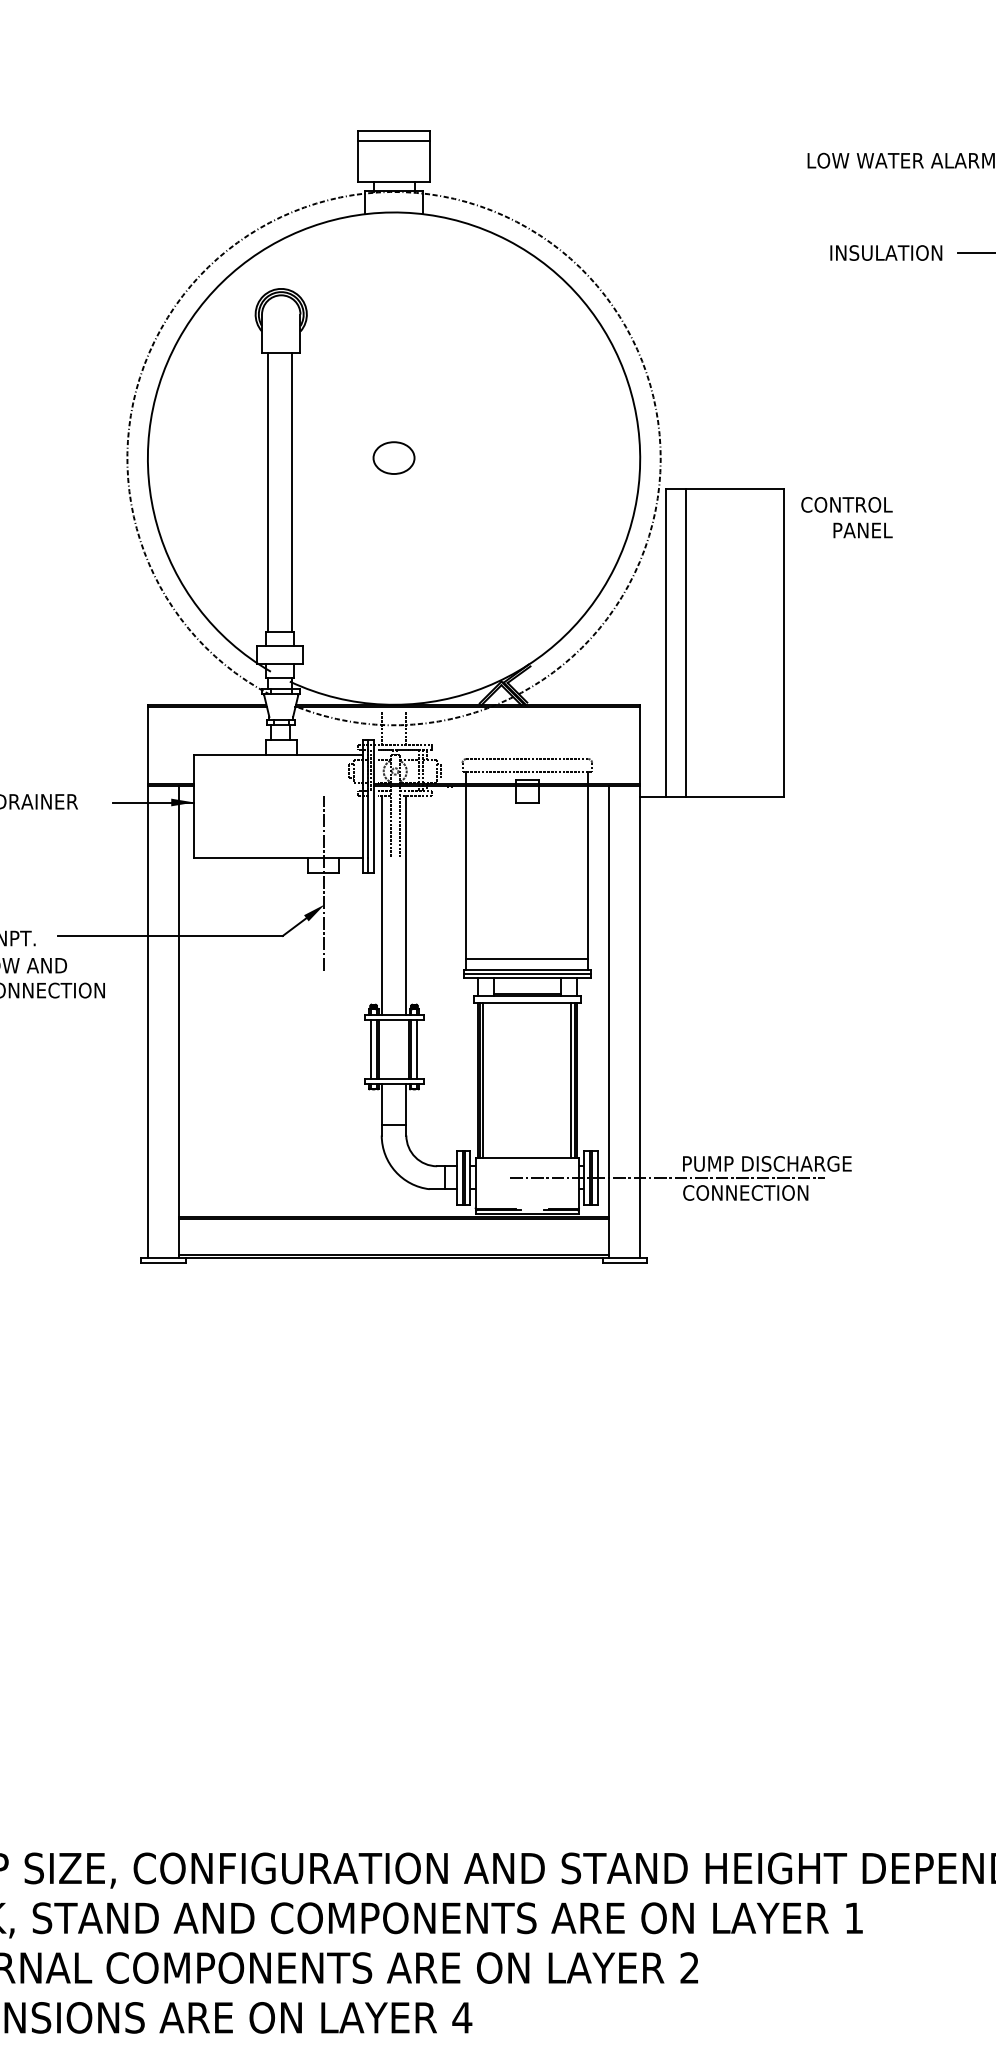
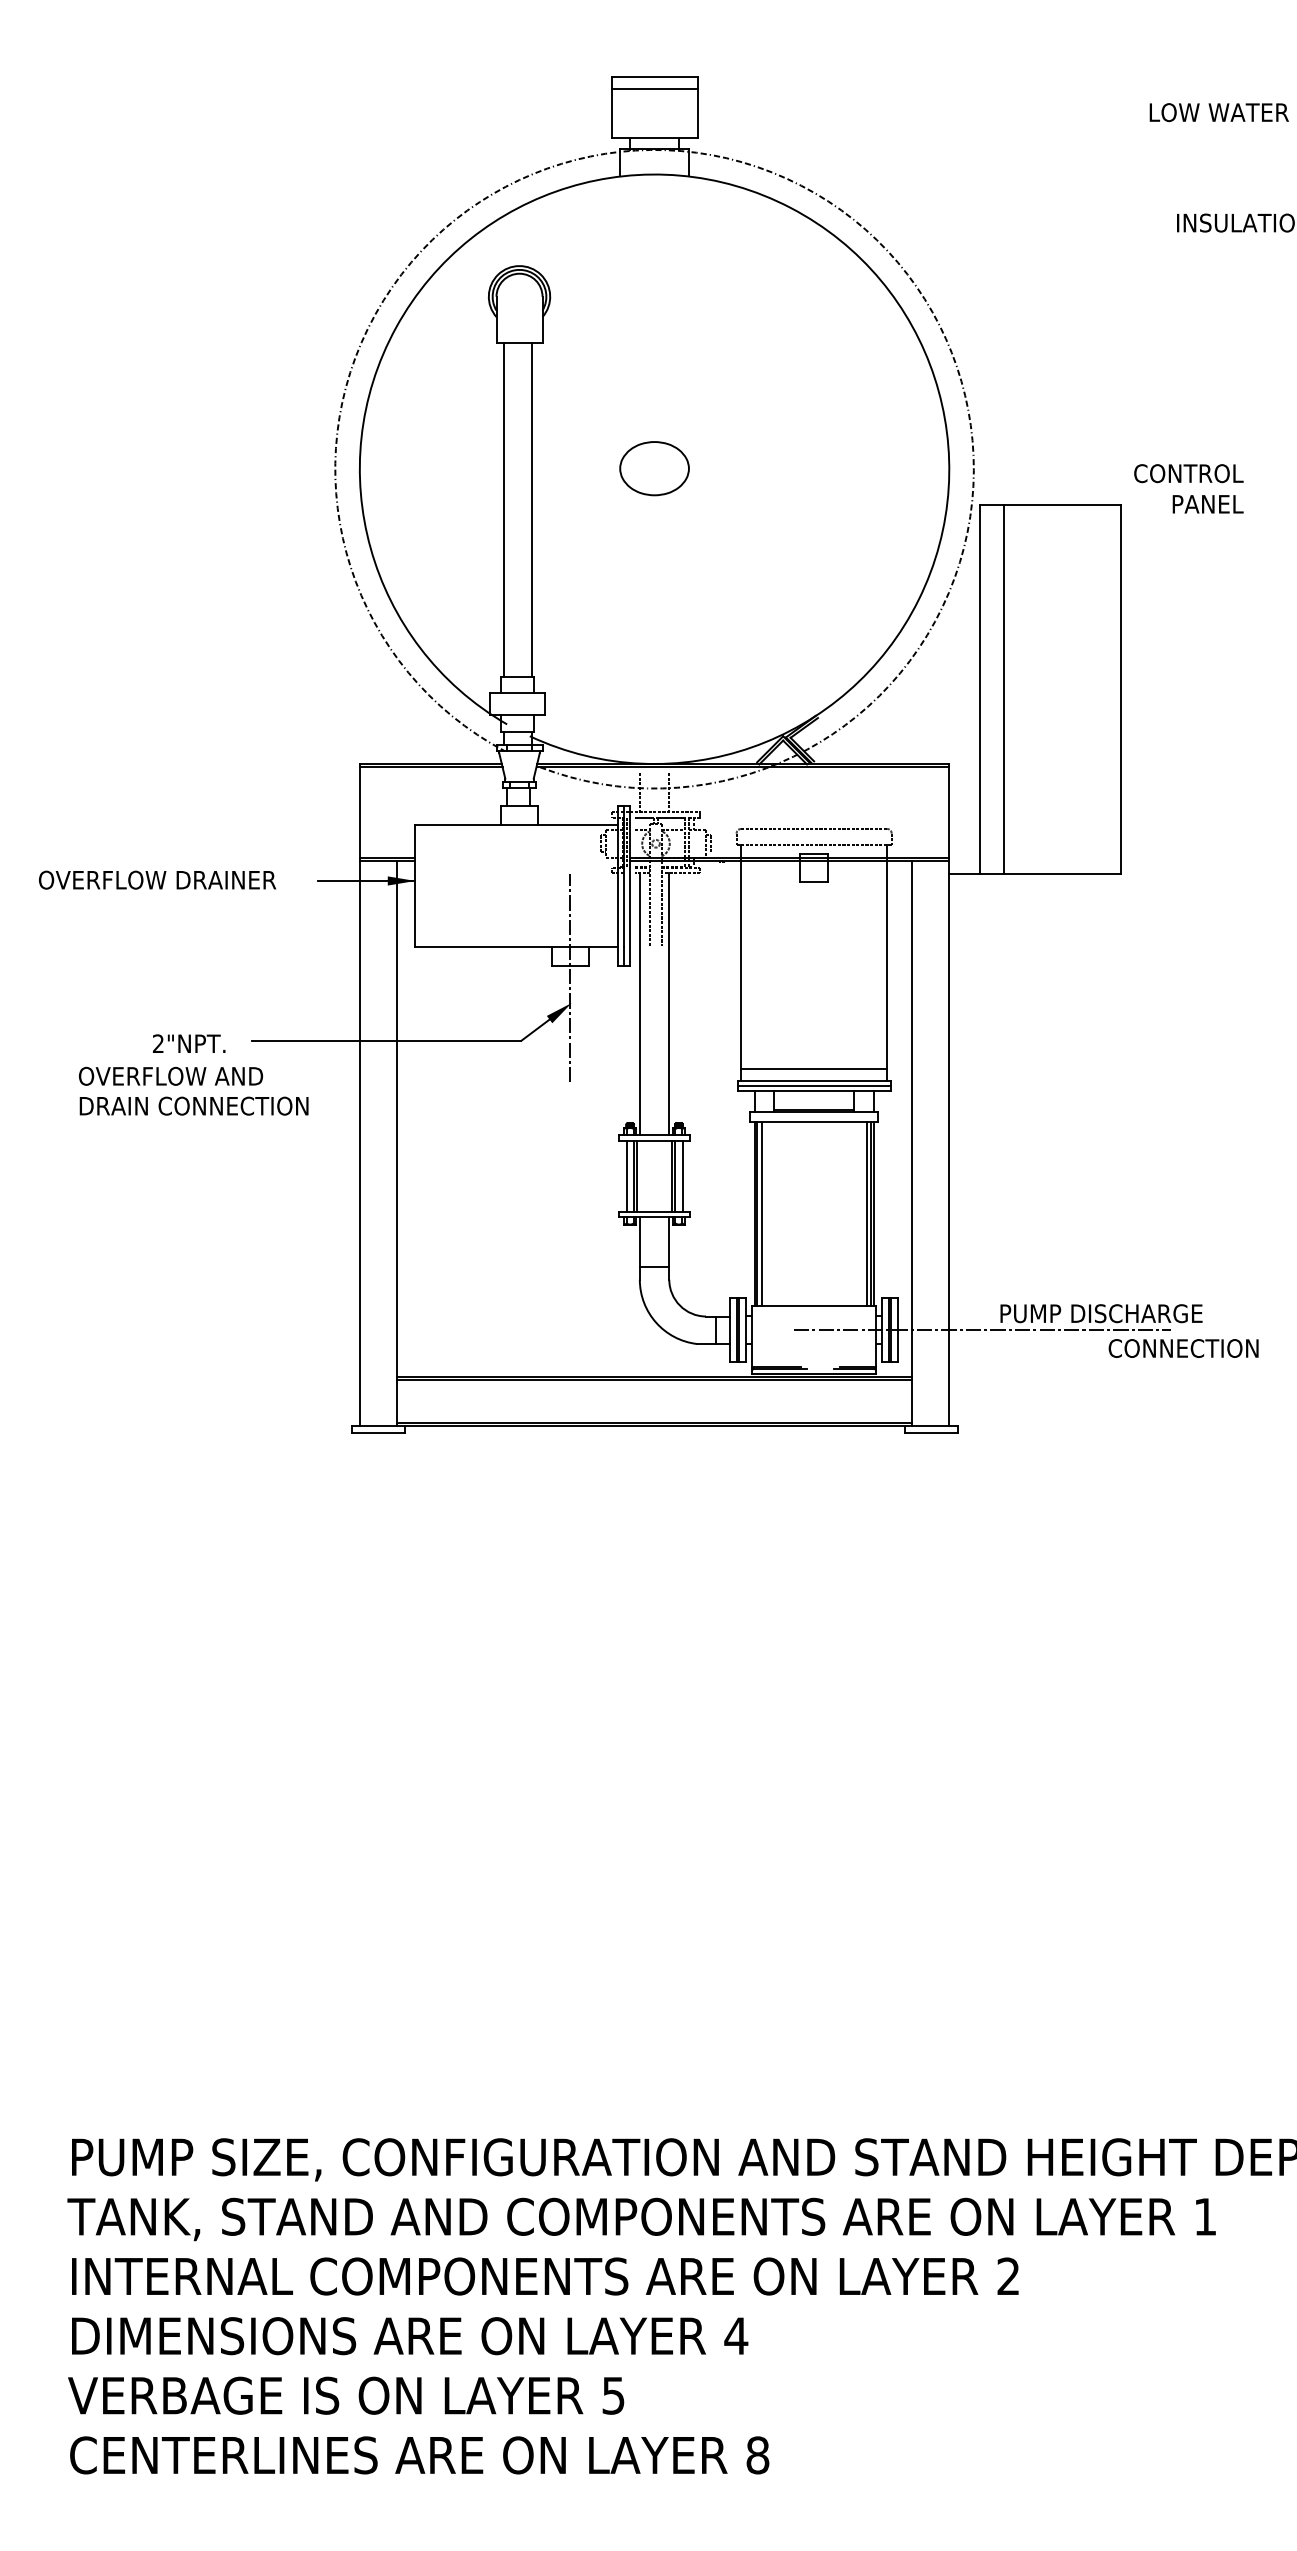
part: (393, 458) -> (654, 468), size x1.4
text: (846, 517) -> (1188, 488), moved
text: (745, 1192) -> (1183, 1348), moved

